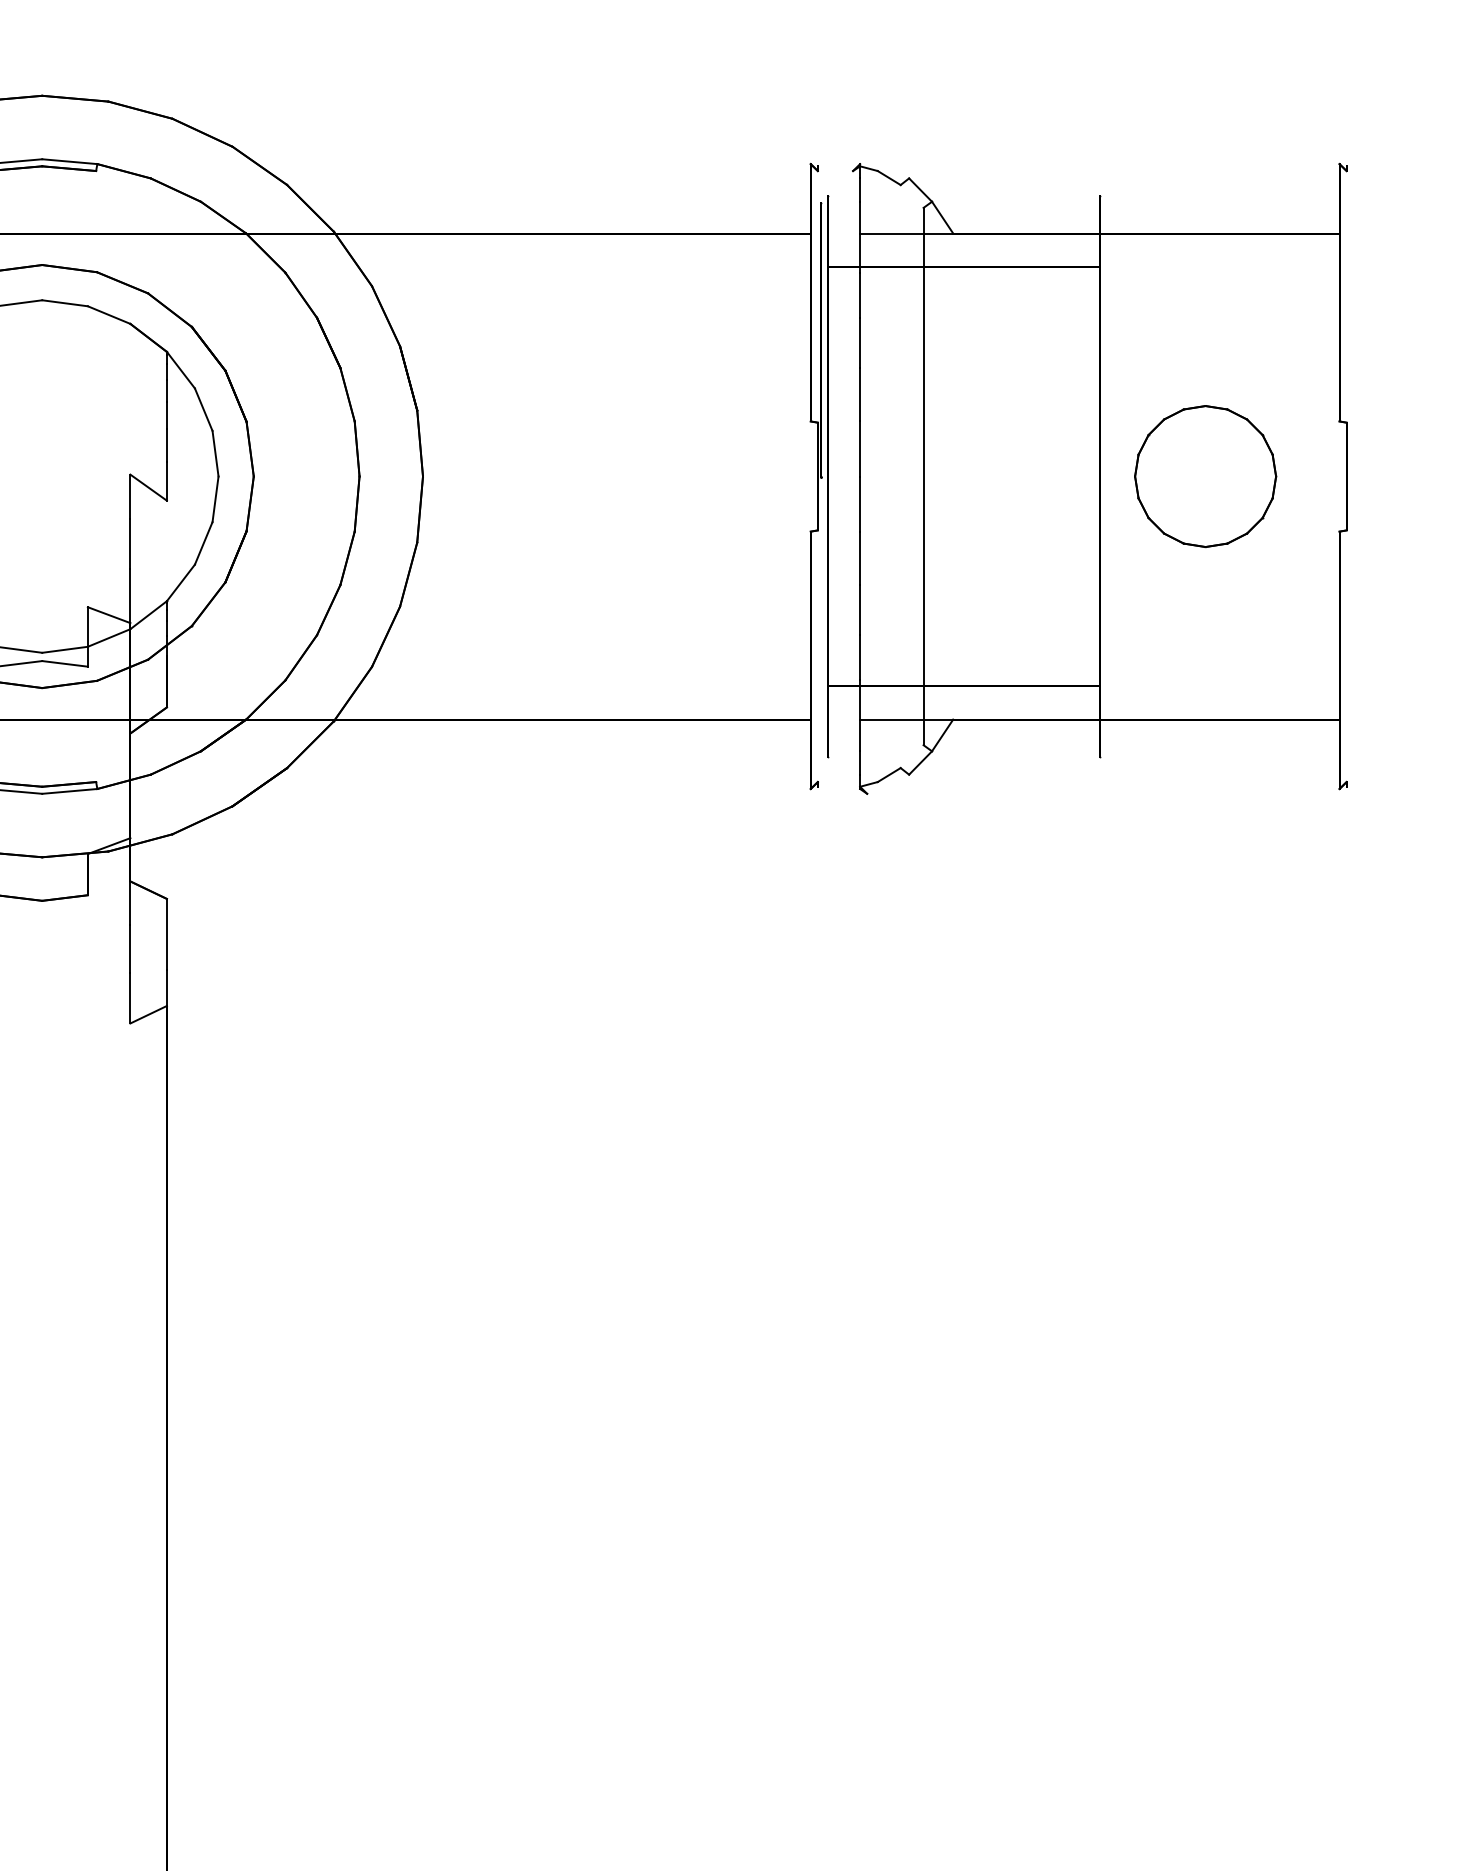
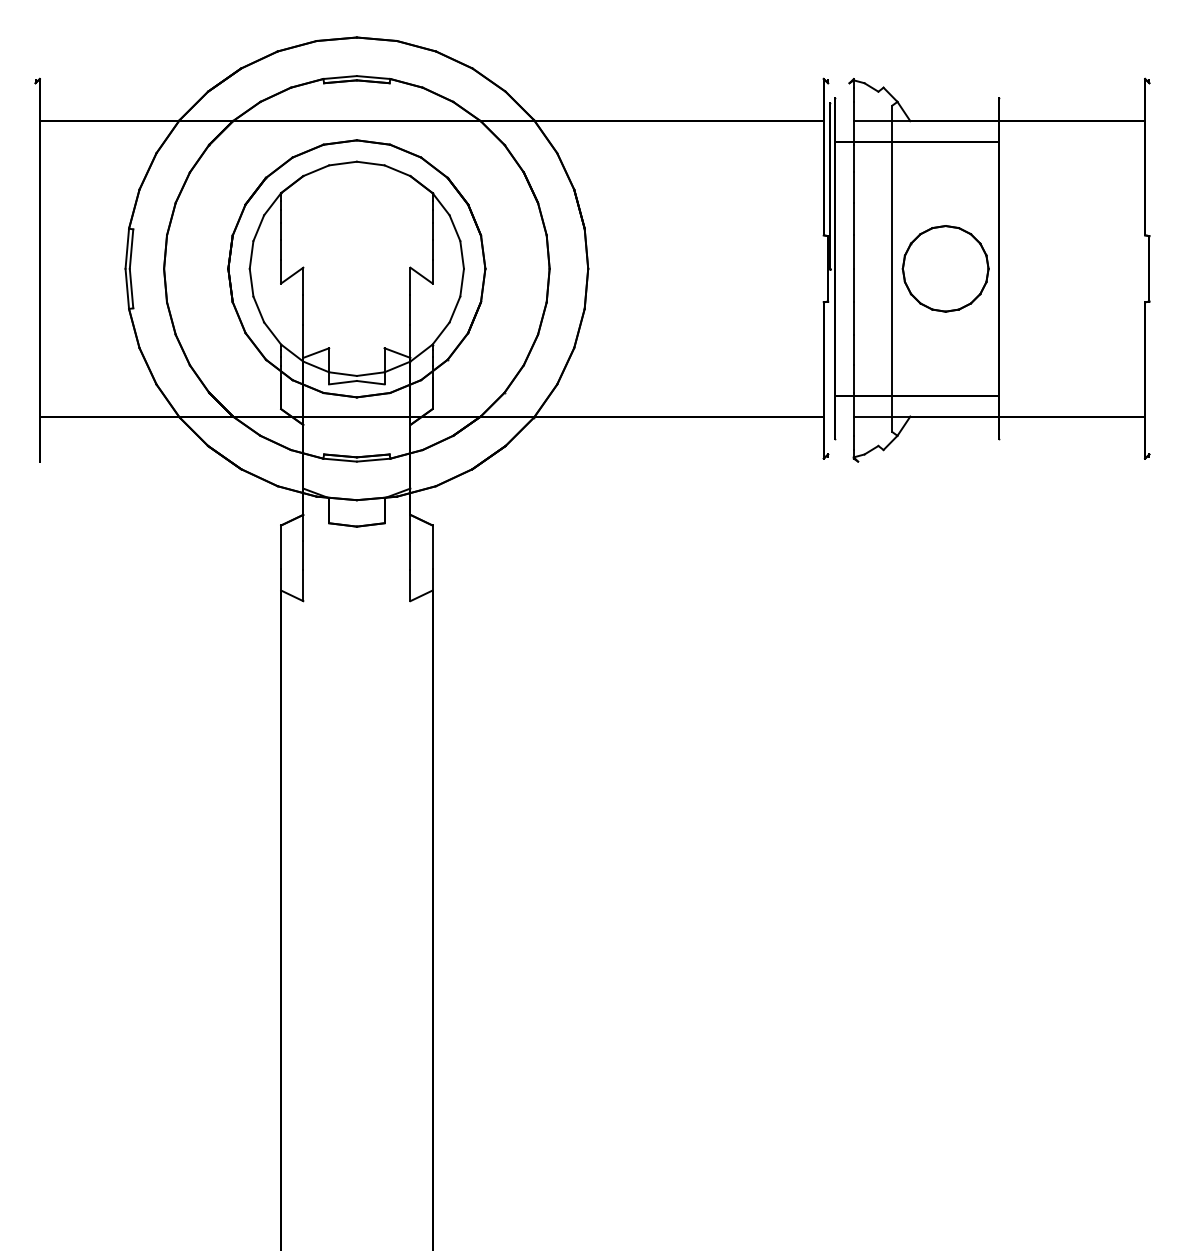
part: (1205, 475) -> (945, 268), moved

